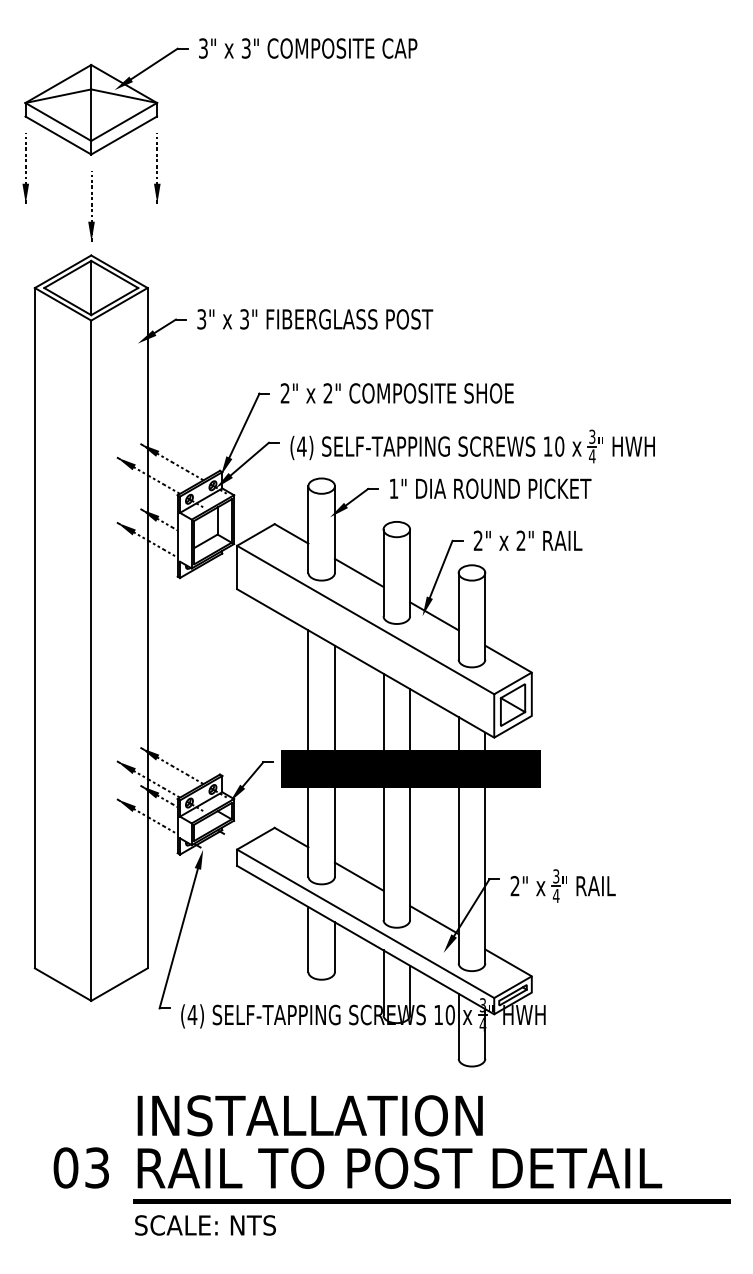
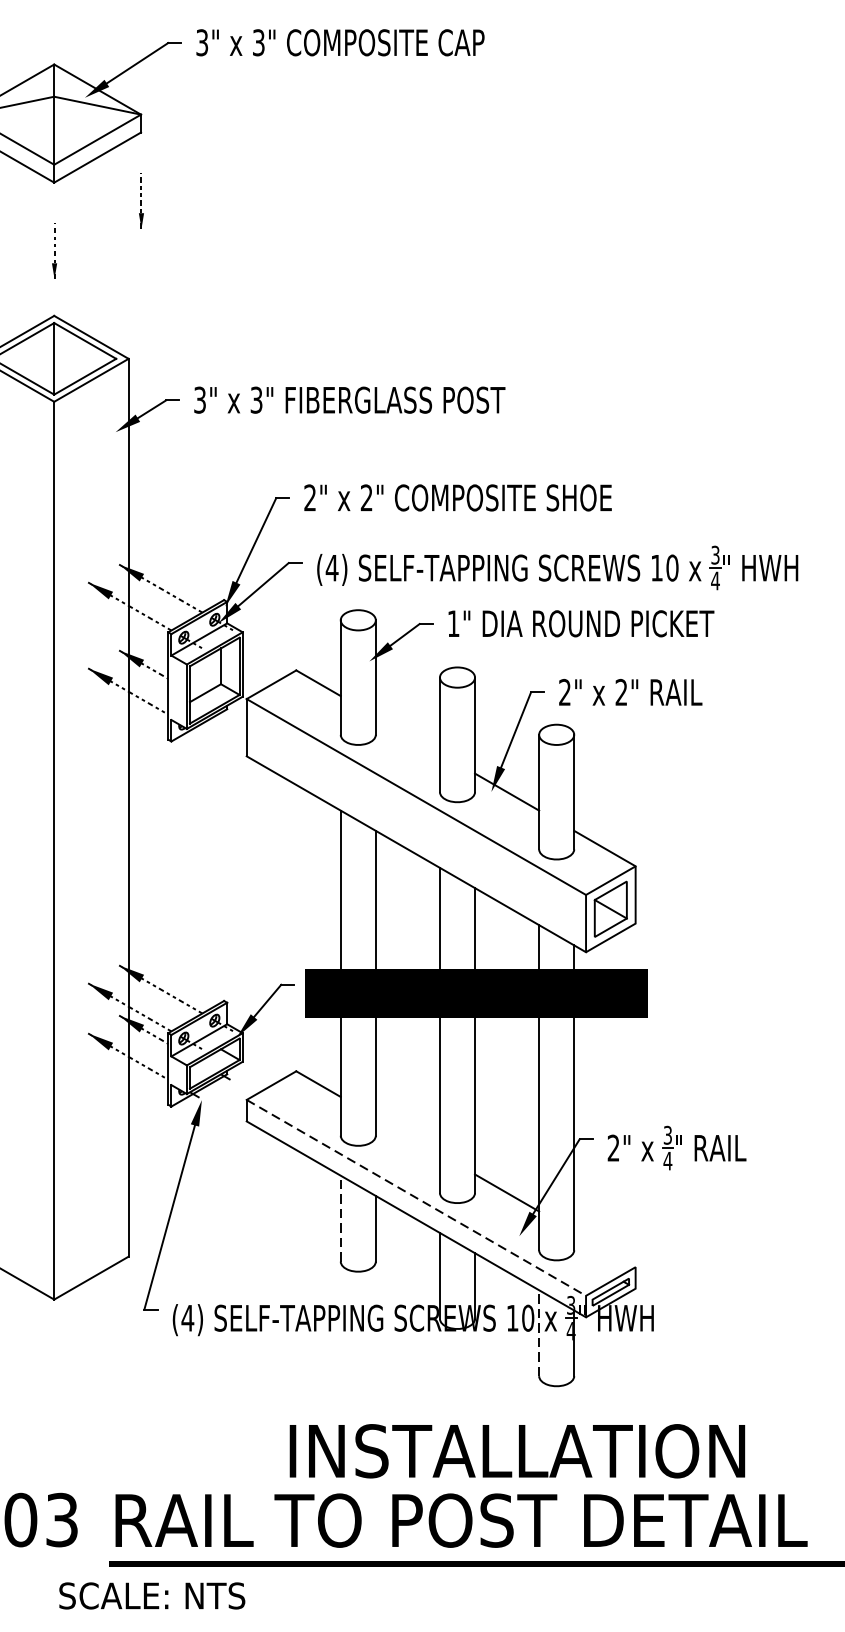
part: (157, 168) -> (141, 201), size x0.6
part: (91, 206) -> (54, 251), size x0.6
line: (358, 572) -> (406, 734), removed
line: (358, 876) -> (406, 1135), removed
line: (366, 924) -> (417, 1198), solid -> dashed
line: (308, 939) -> (340, 1218), solid -> dashed
line: (508, 962) -> (604, 1248), removed
line: (458, 1026) -> (538, 1333), solid -> dashed
text: (309, 1115) -> (516, 1450), moved
text: (205, 1225) -> (152, 1596), moved

